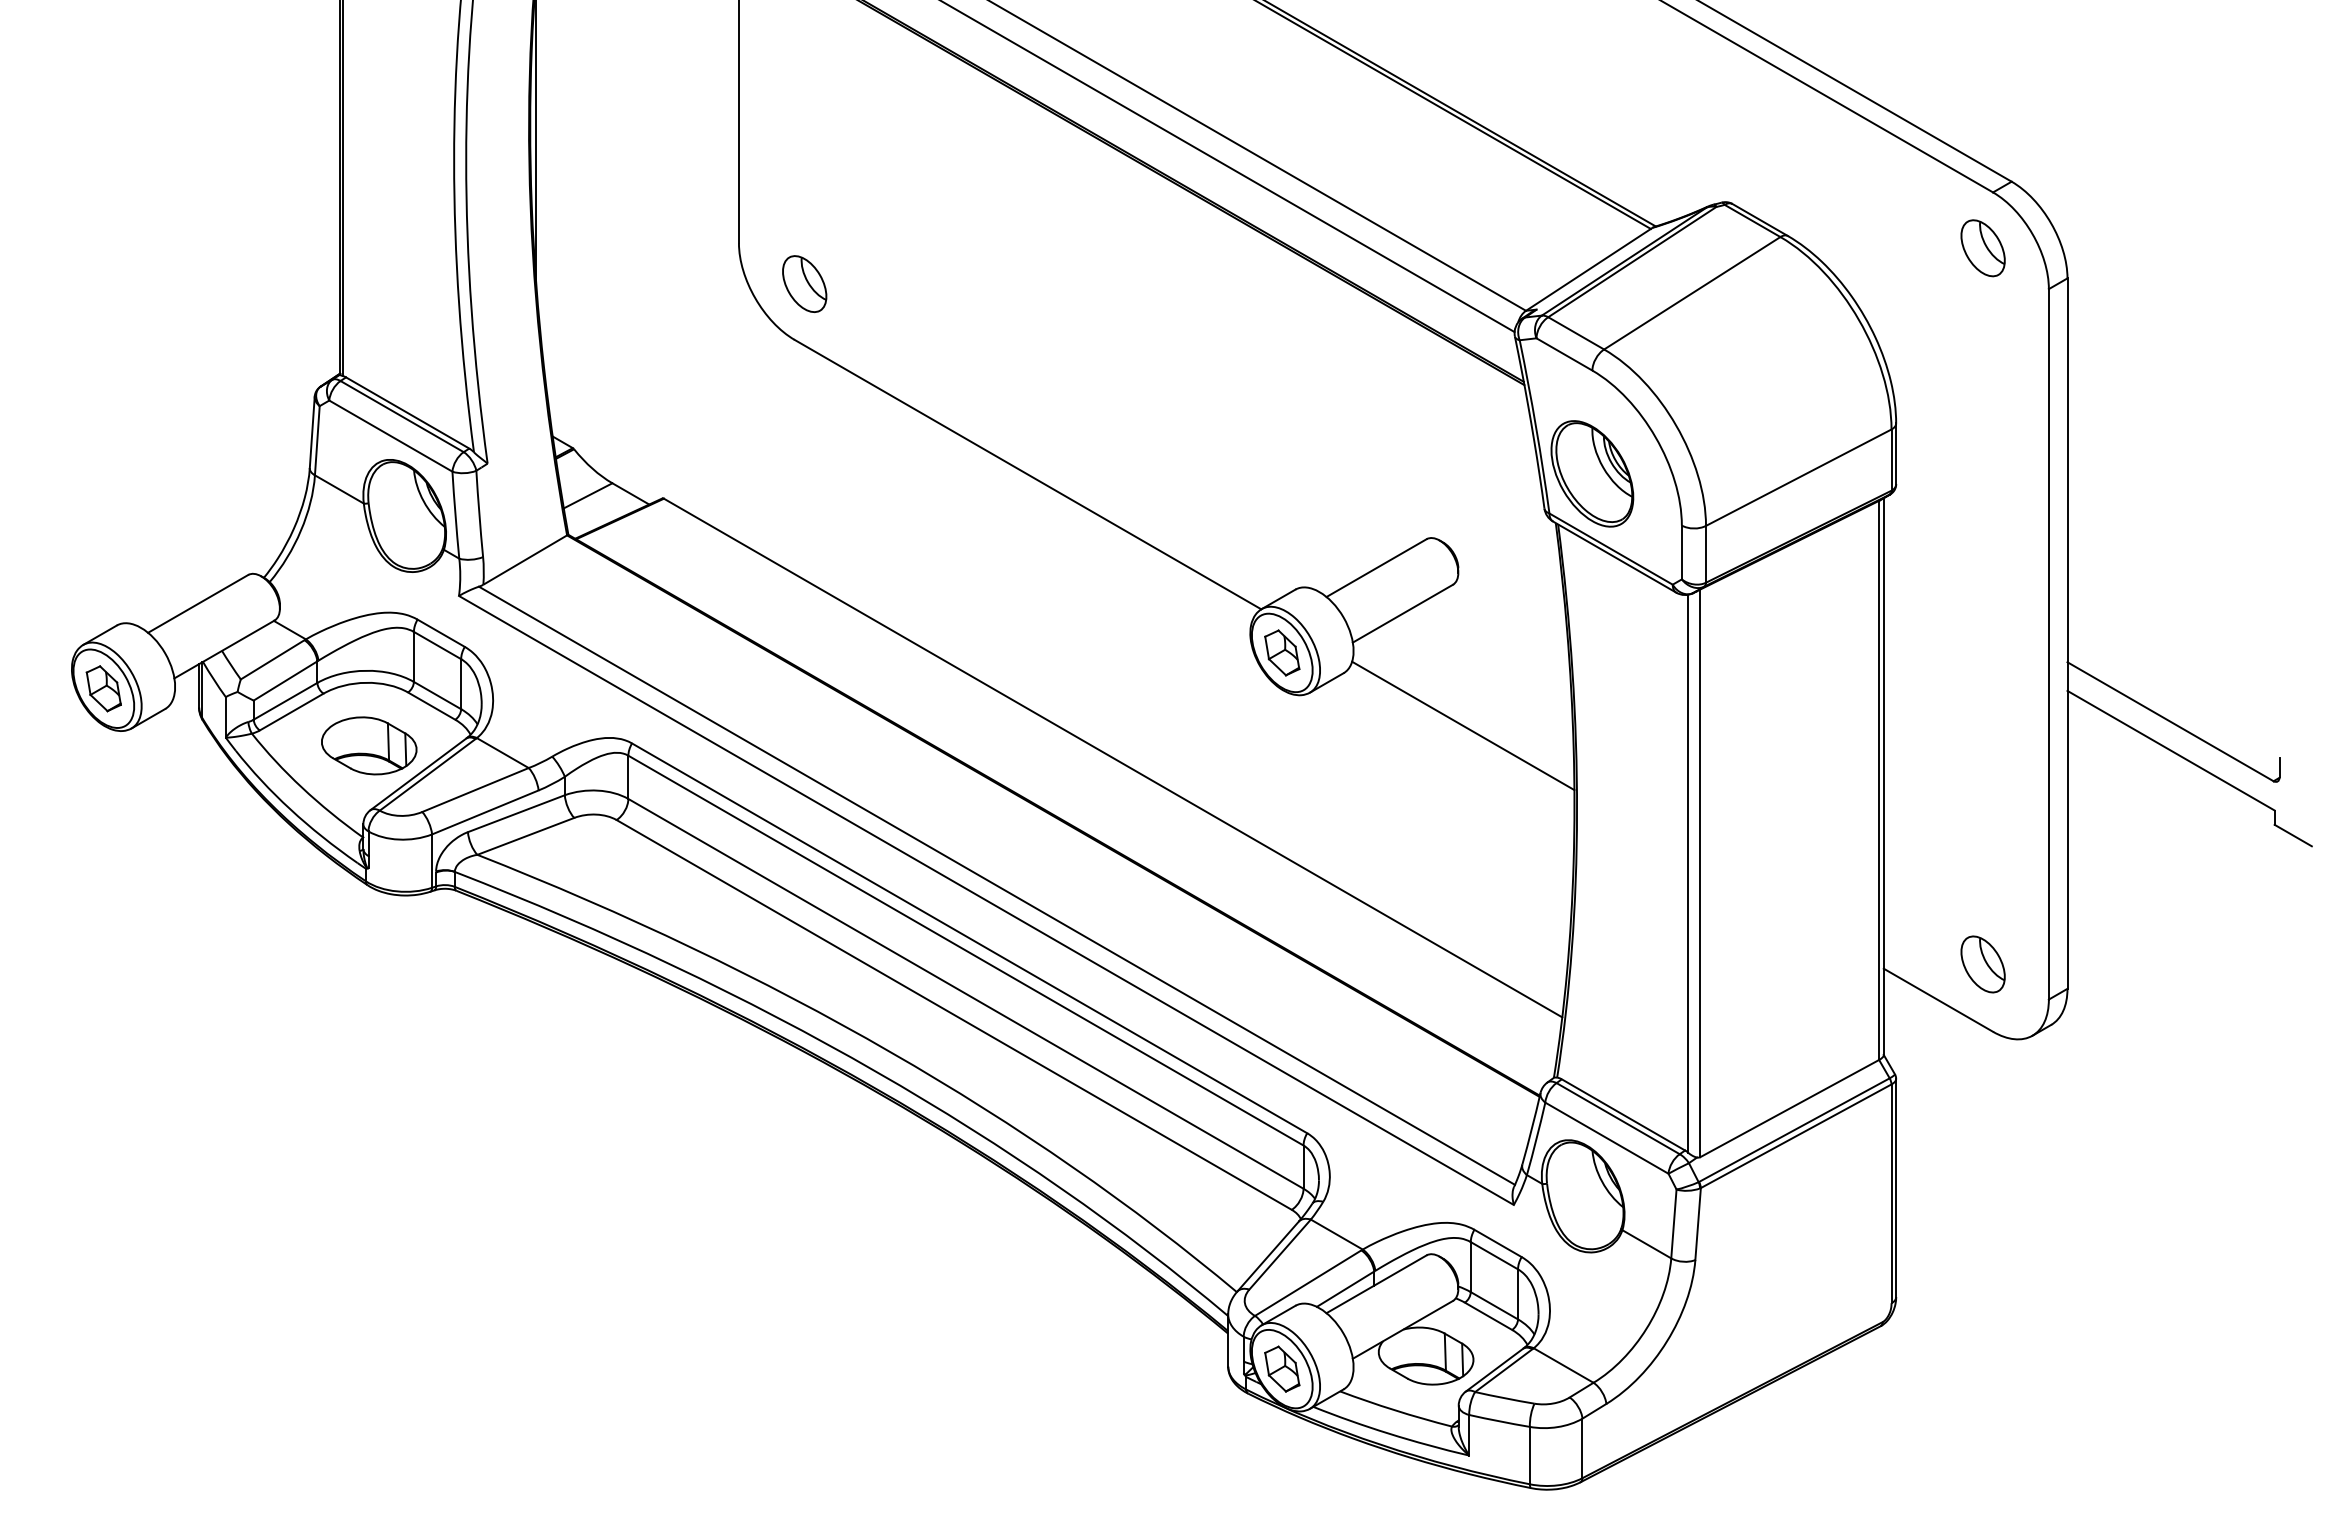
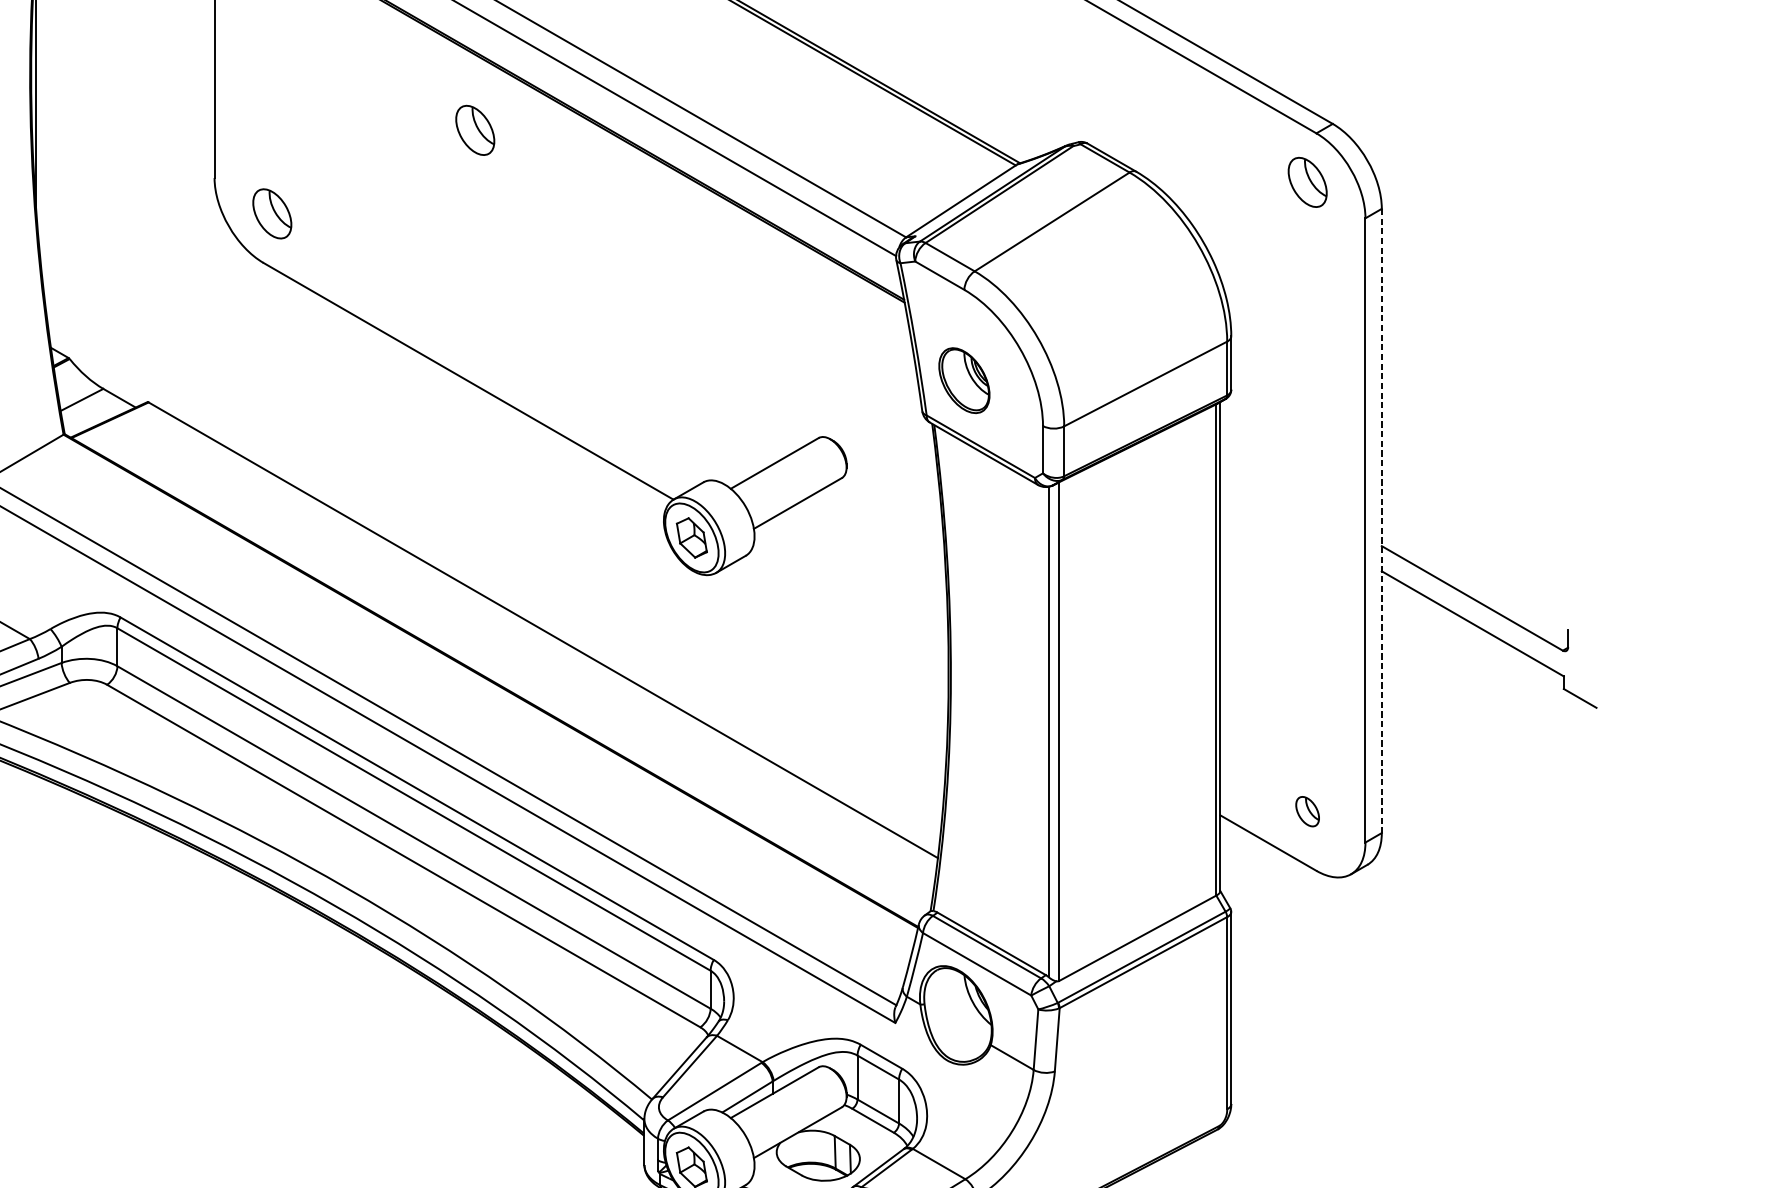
part: (1035, 188) -> (475, 129), added
part: (1592, 473) -> (964, 380), size x0.7
line: (2067, 634) -> (1381, 521), solid -> dashed
line: (1463, 725) -> (851, 601), removed
part: (1982, 964) -> (1307, 811), size x0.6

